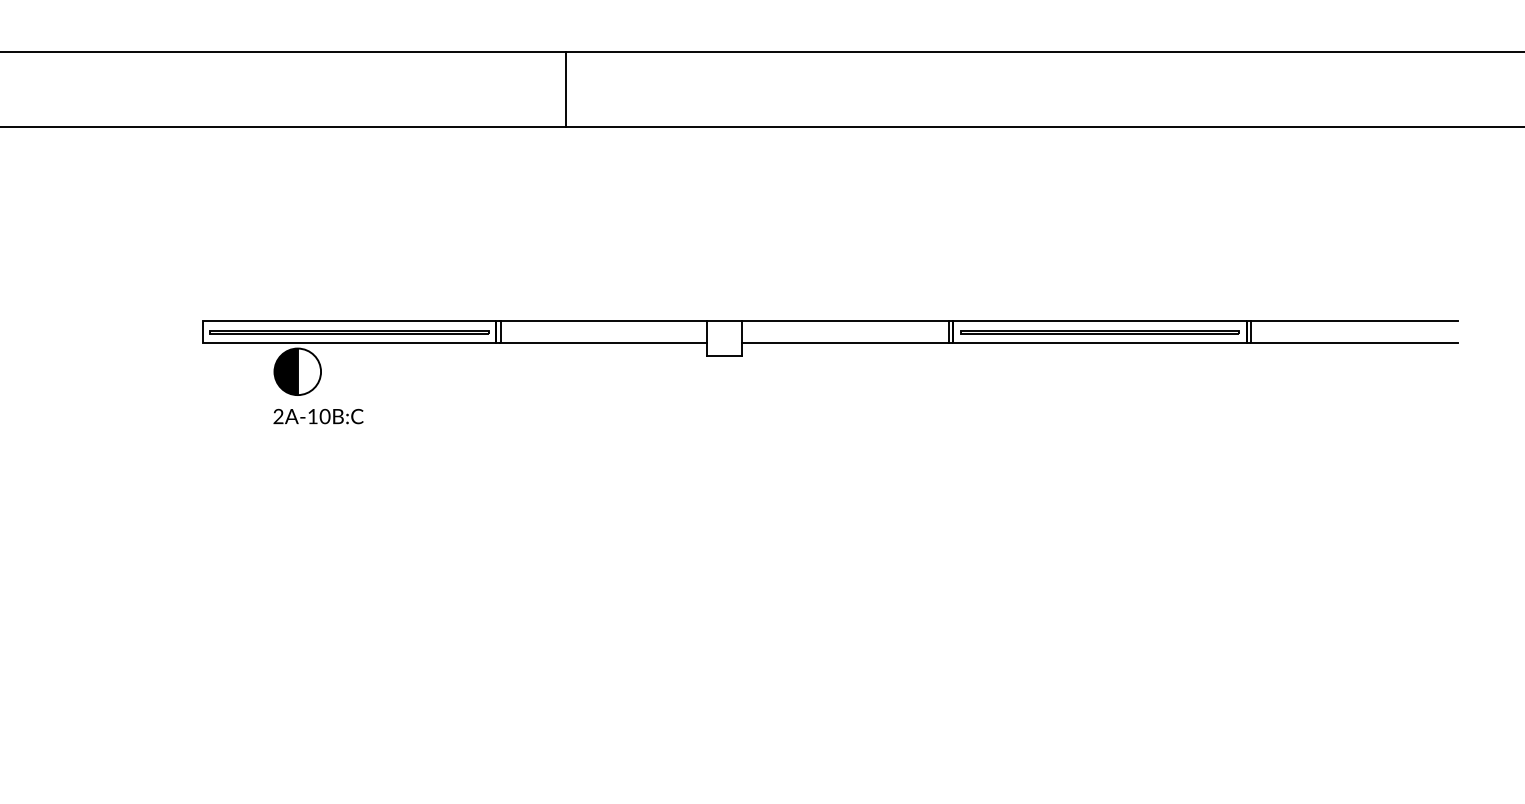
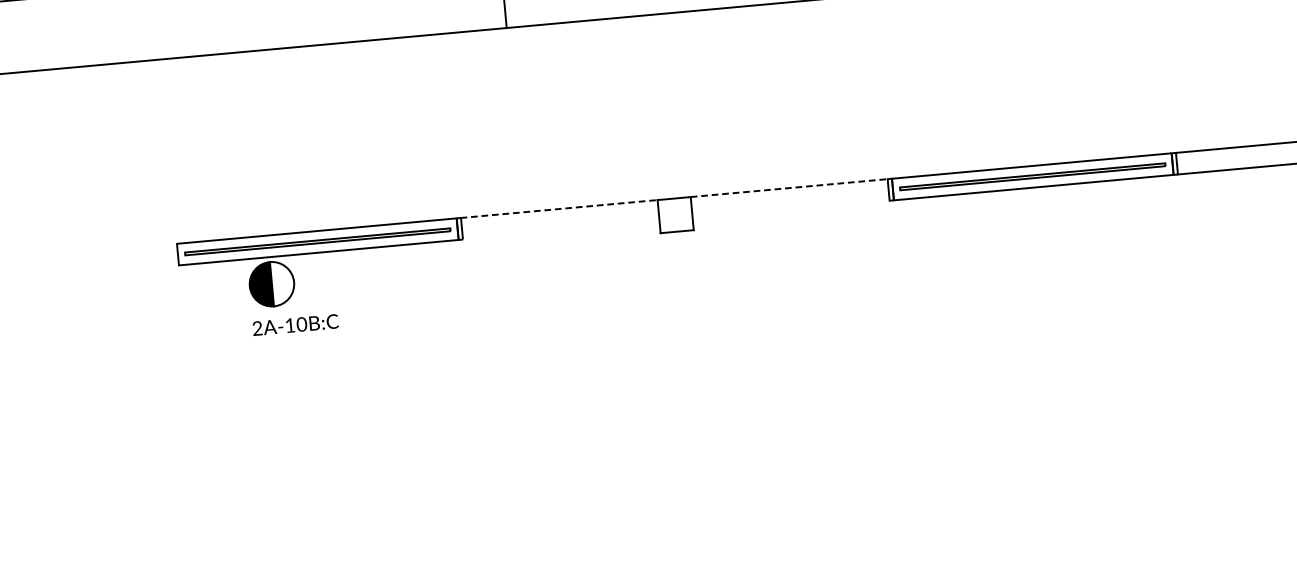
line: (604, 320) -> (559, 208), solid -> dashed
line: (845, 320) -> (789, 187), solid -> dashed
line: (603, 343) -> (560, 230), removed
line: (845, 343) -> (791, 209), removed

